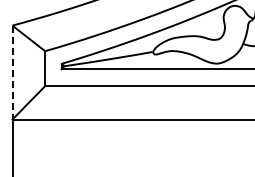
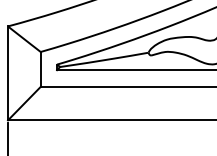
line: (12, 72) -> (8, 73), dashed -> solid

